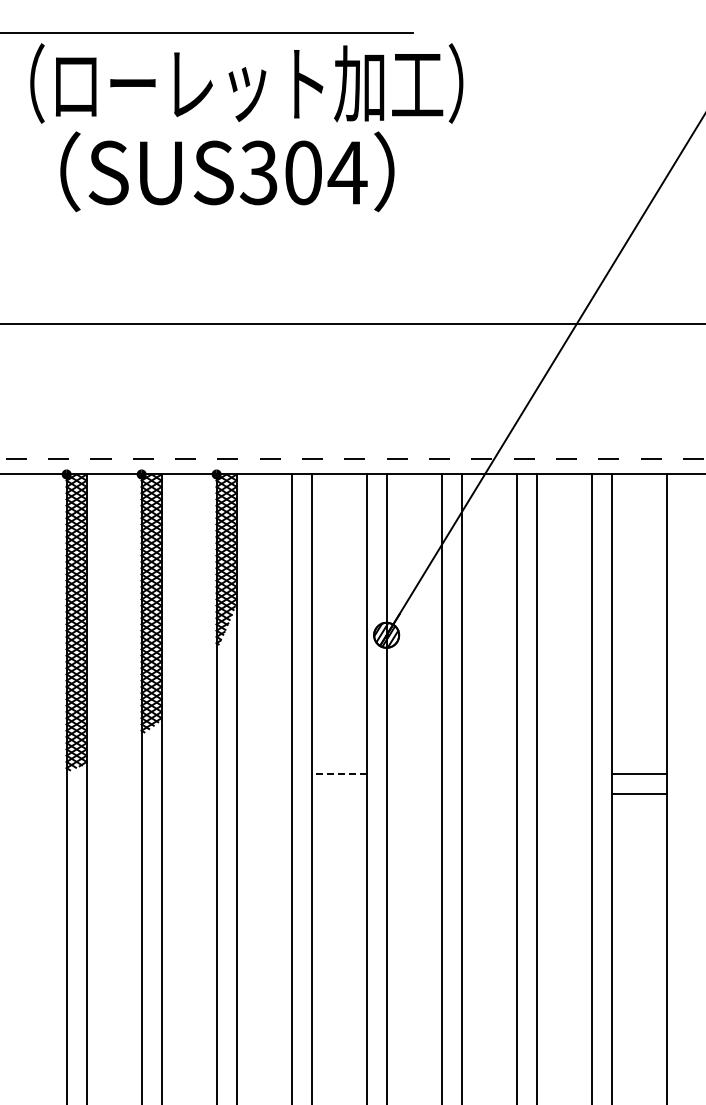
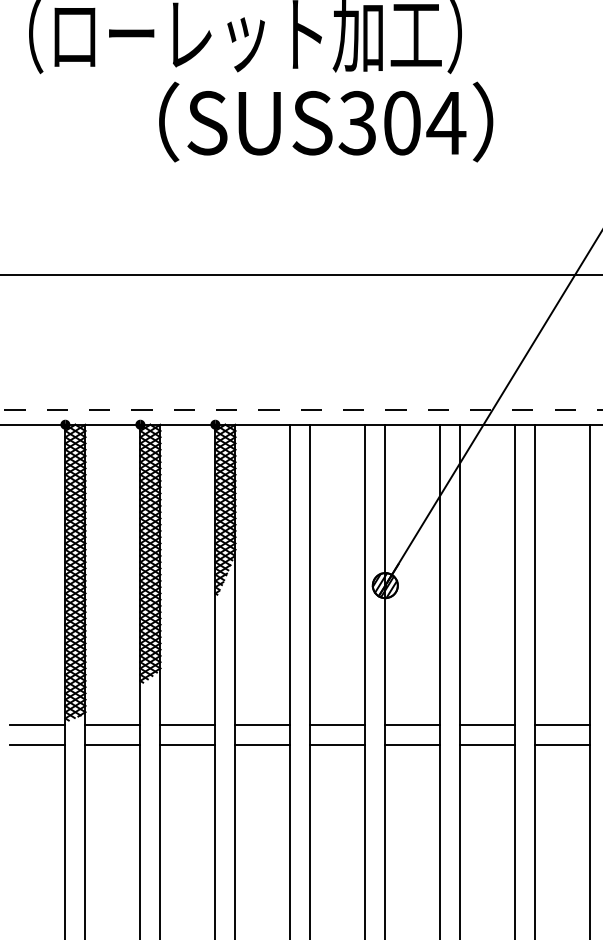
text: (227, 171) -> (326, 121), moved
line: (38, 774) -> (37, 724), added
line: (113, 774) -> (112, 724), added
line: (188, 774) -> (187, 724), added
line: (263, 774) -> (262, 724), added
line: (338, 774) -> (337, 724), dashed -> solid
line: (413, 774) -> (412, 724), added
line: (488, 774) -> (487, 724), added
line: (563, 774) -> (562, 724), added
line: (38, 794) -> (37, 744), added
line: (113, 794) -> (112, 744), added
line: (188, 794) -> (187, 744), added
line: (263, 794) -> (262, 744), added
line: (338, 794) -> (337, 744), added
line: (413, 794) -> (412, 744), added
line: (488, 794) -> (487, 744), added
line: (563, 794) -> (562, 744), added

